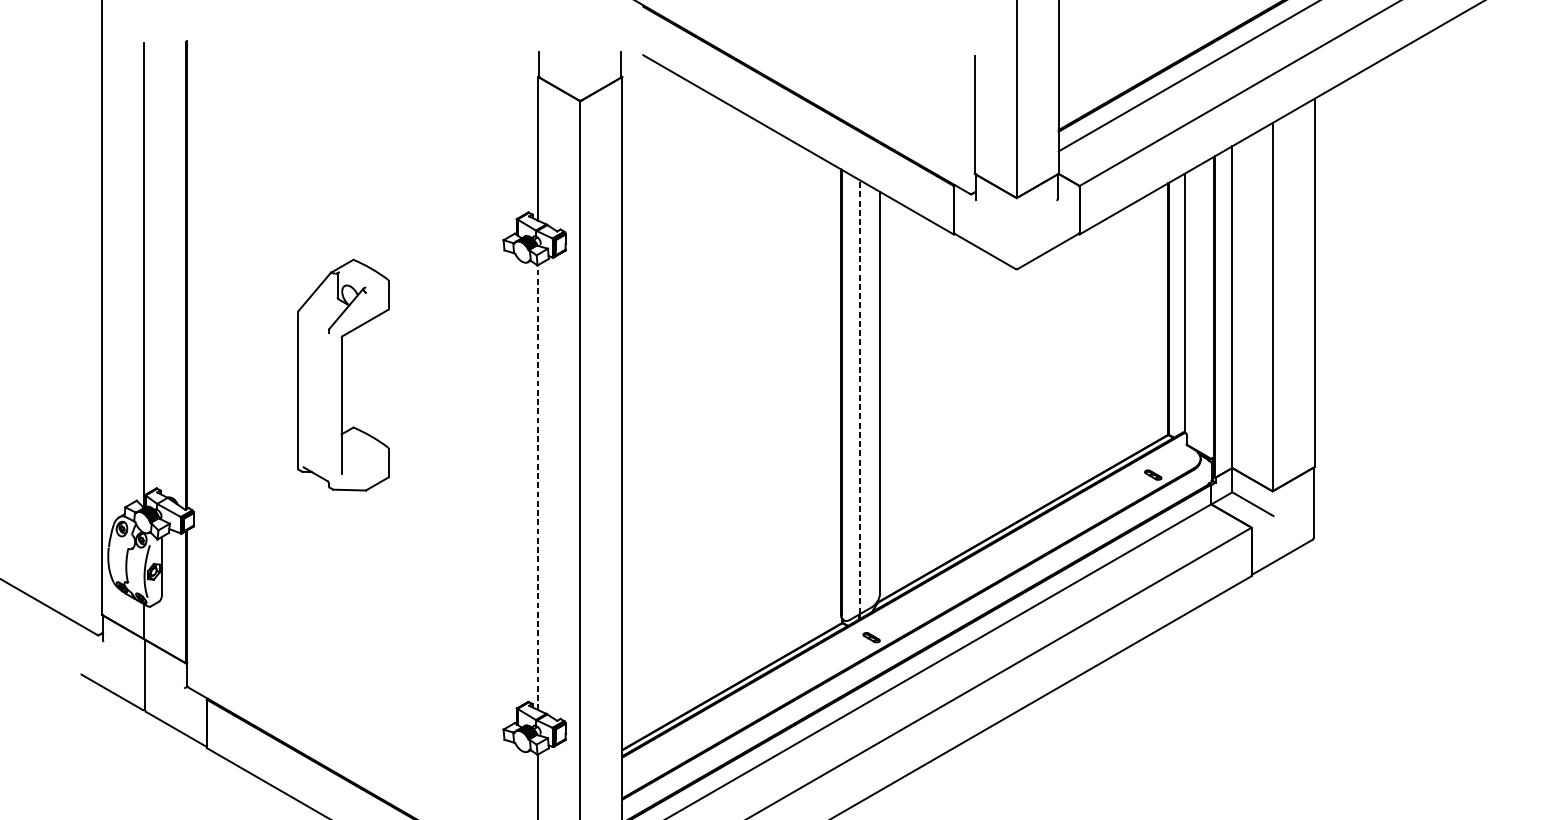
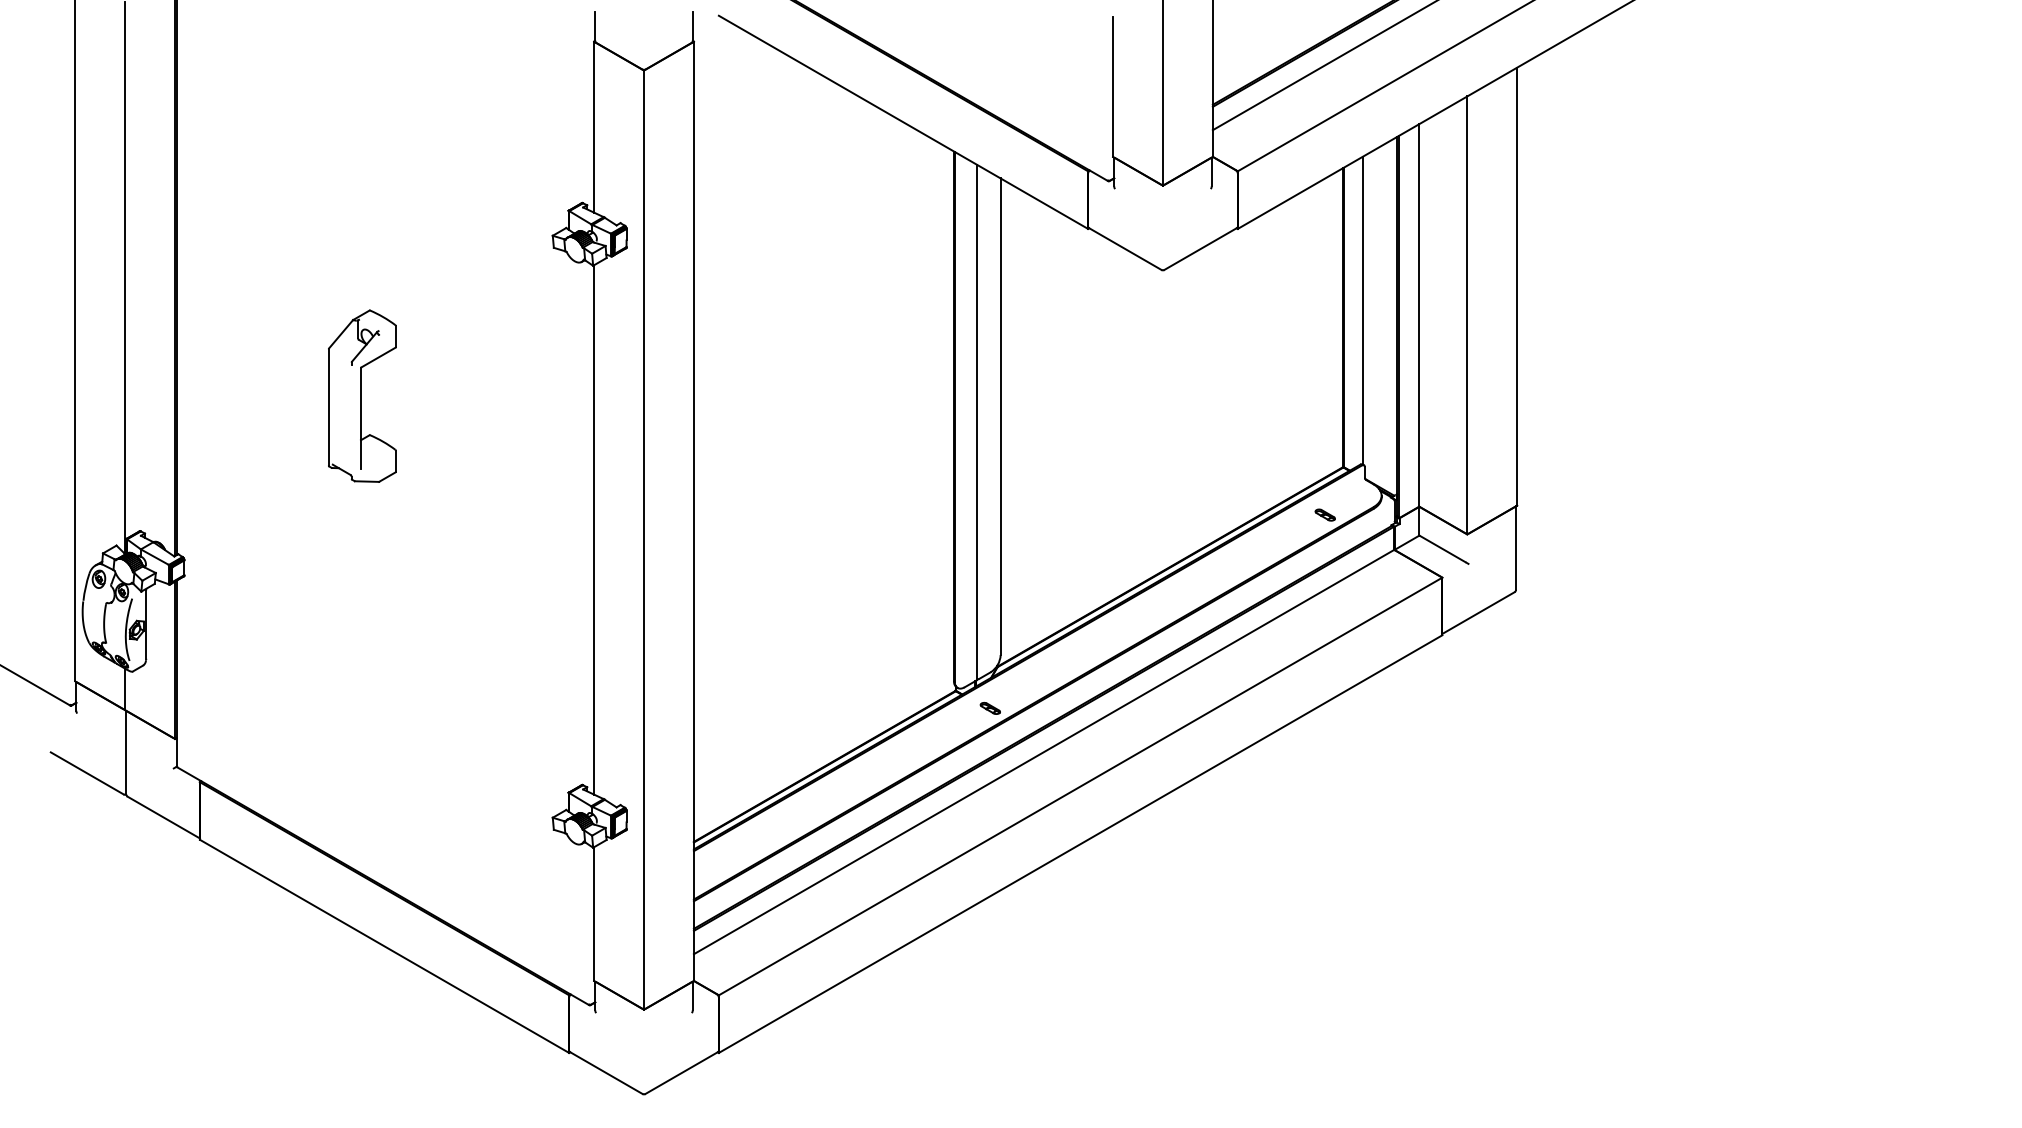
part: (343, 374) -> (362, 395), size x0.62
line: (859, 397) -> (976, 422), dashed -> solid
line: (538, 487) -> (594, 529), dashed -> solid

